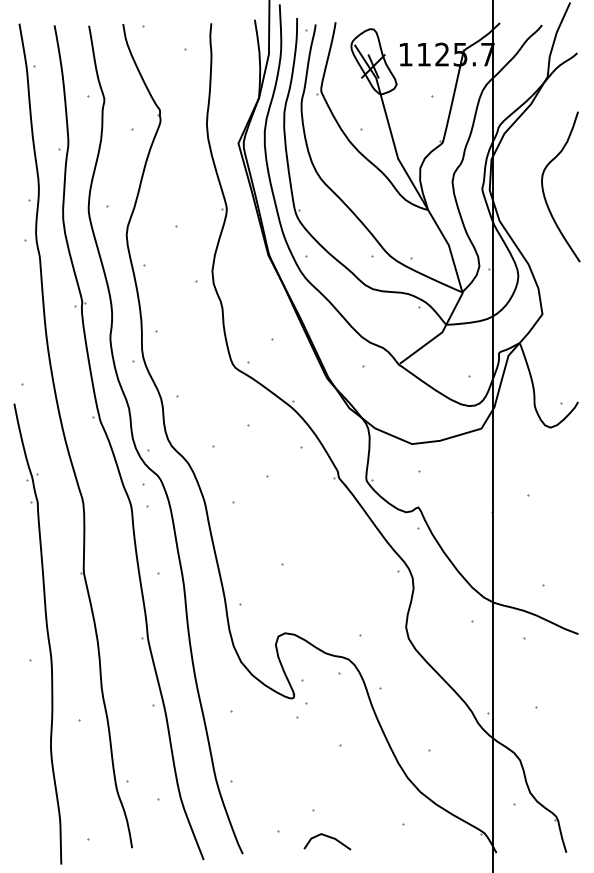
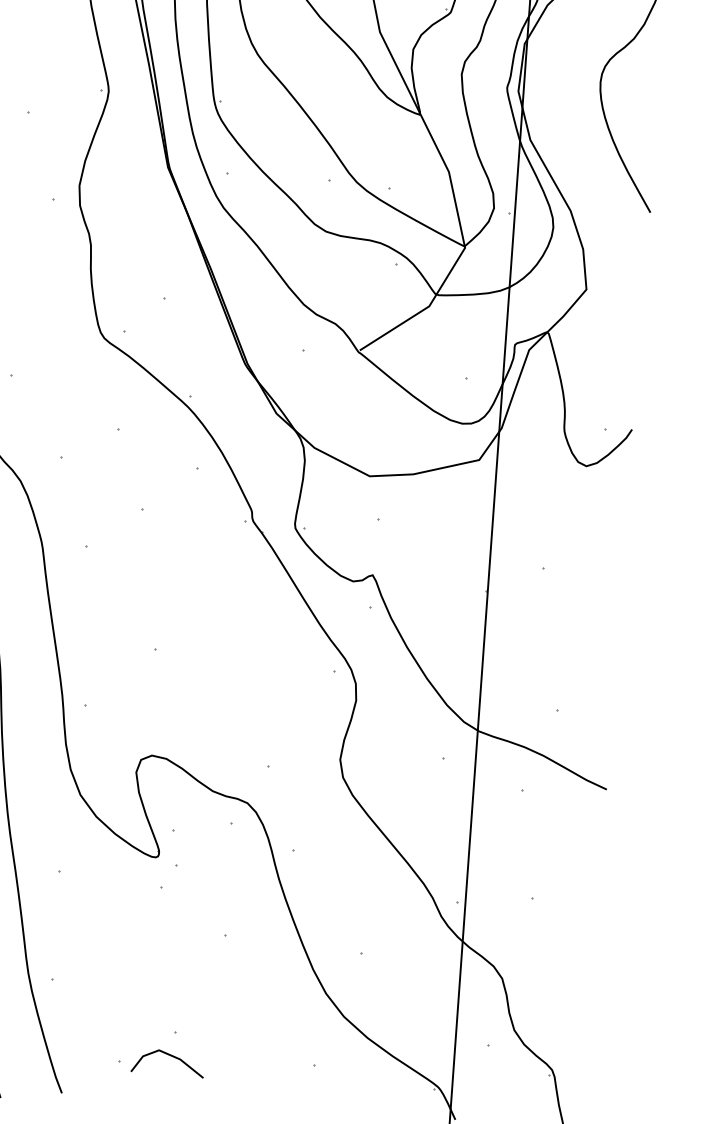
line: (327, 837) -> (168, 1056), moved

